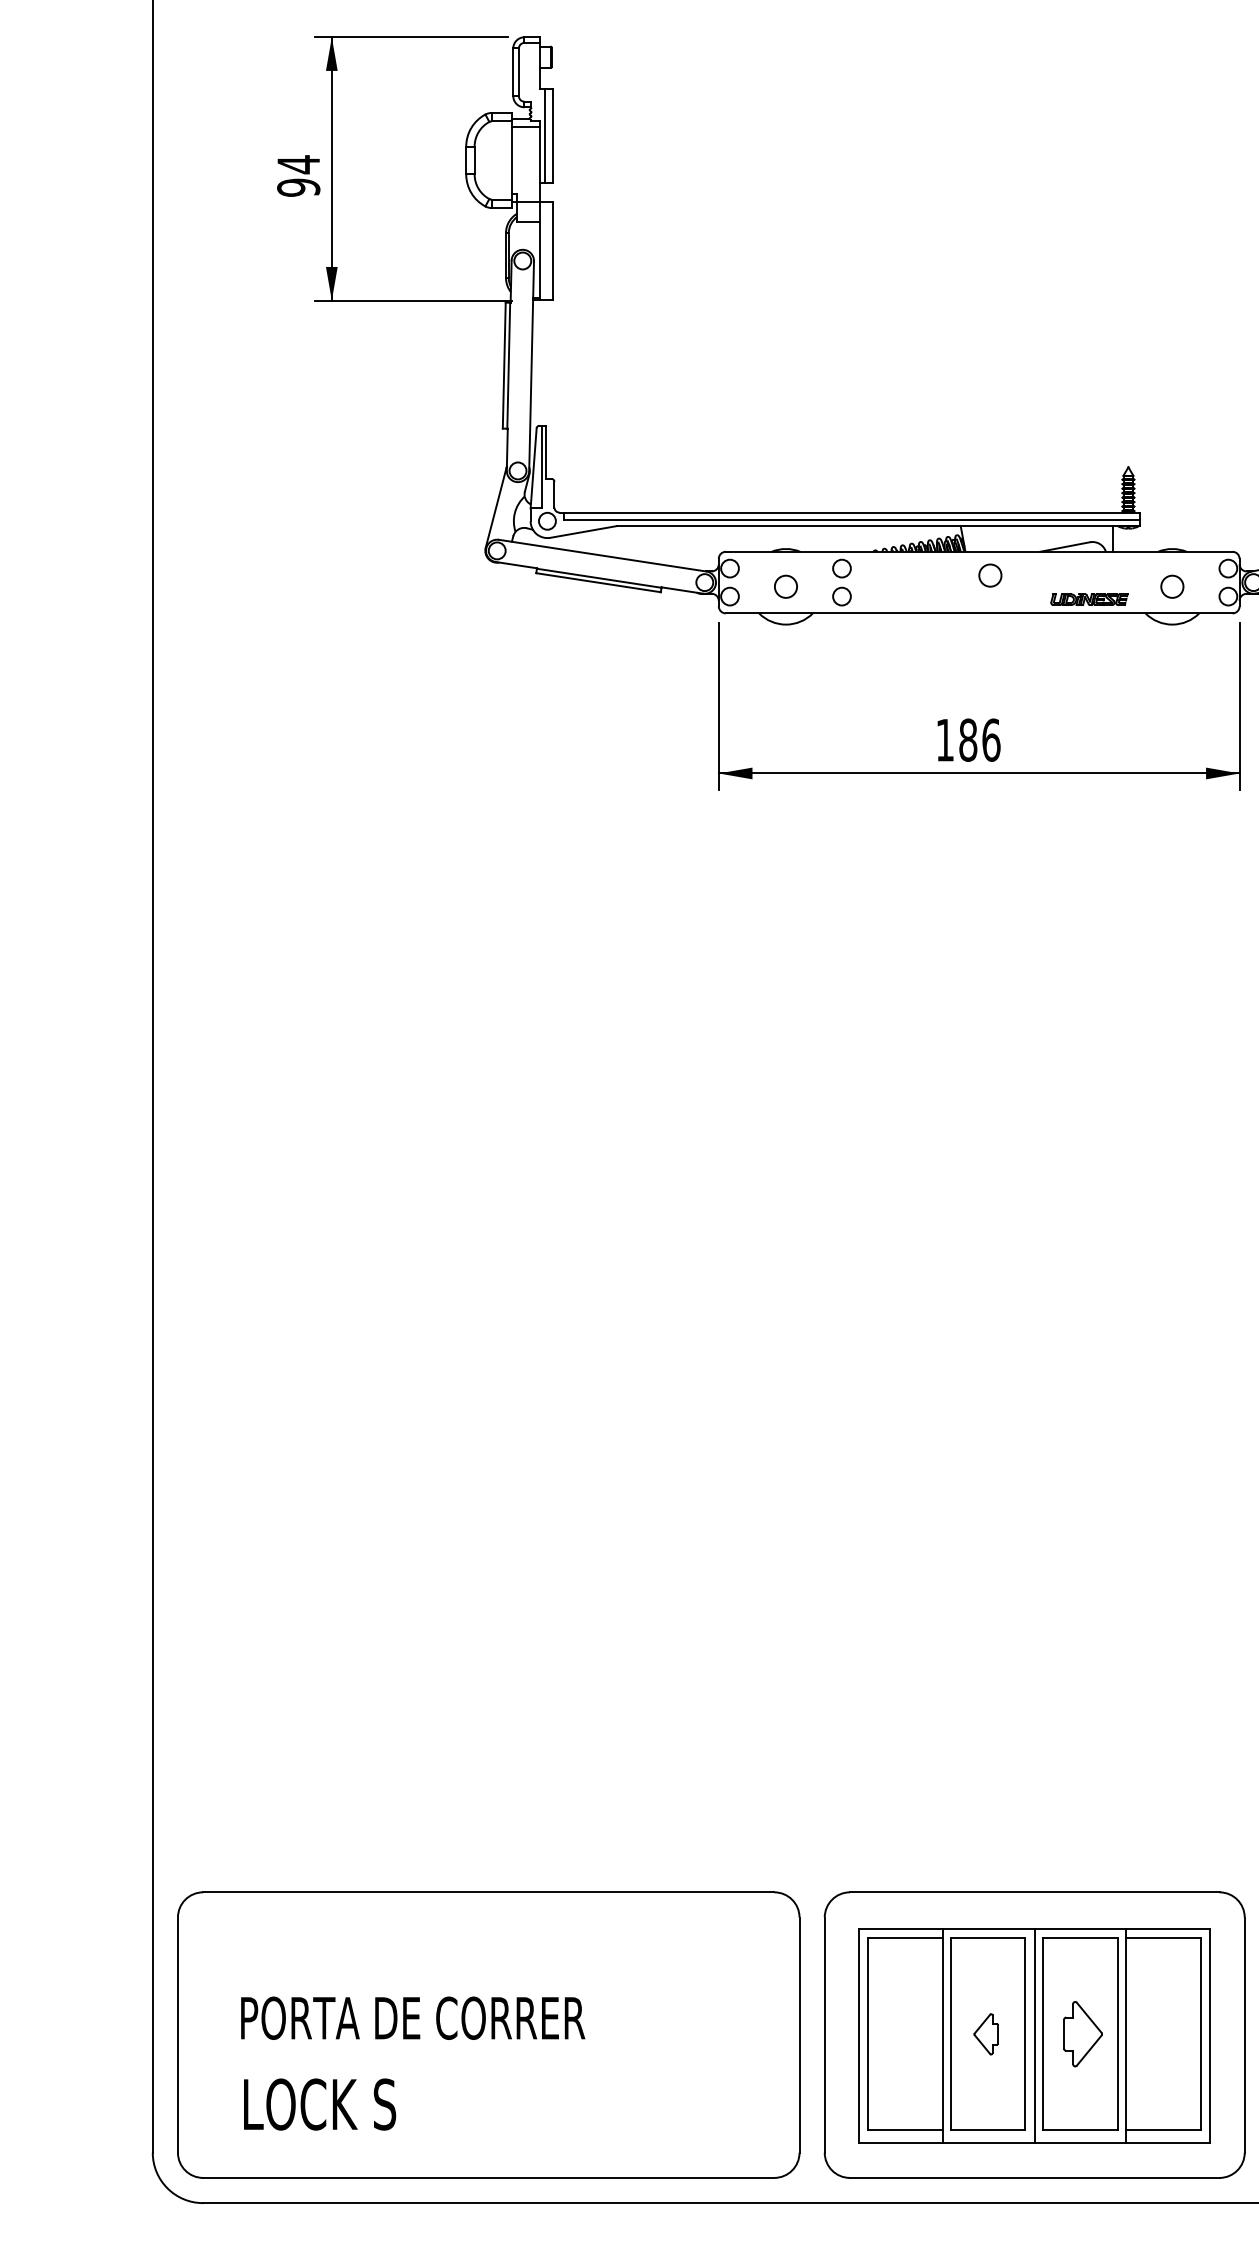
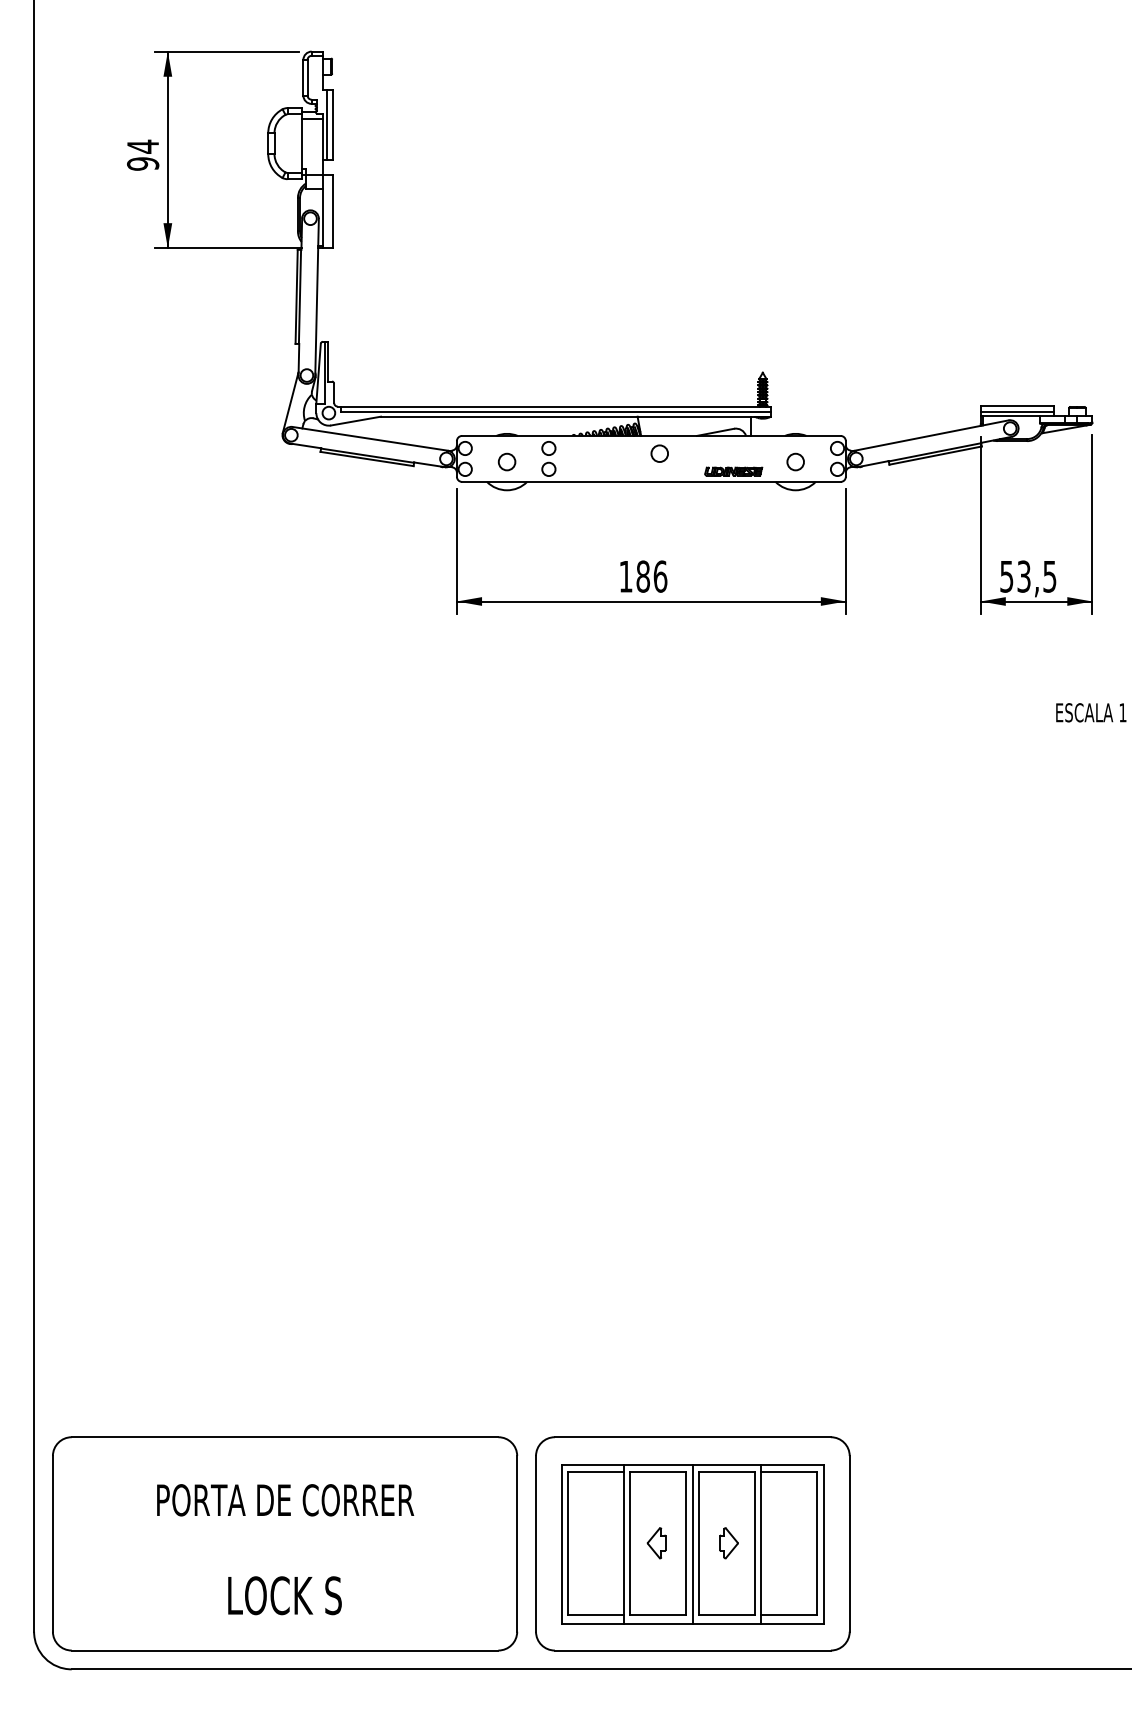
text: (413, 2018) -> (285, 1500), moved
part: (1082, 2034) -> (728, 1543), size x0.62
text: (319, 2104) -> (284, 1595), moved

